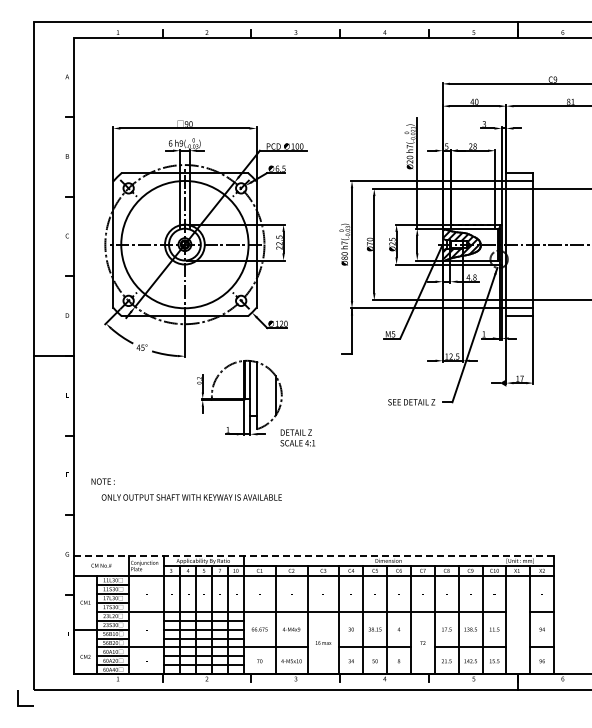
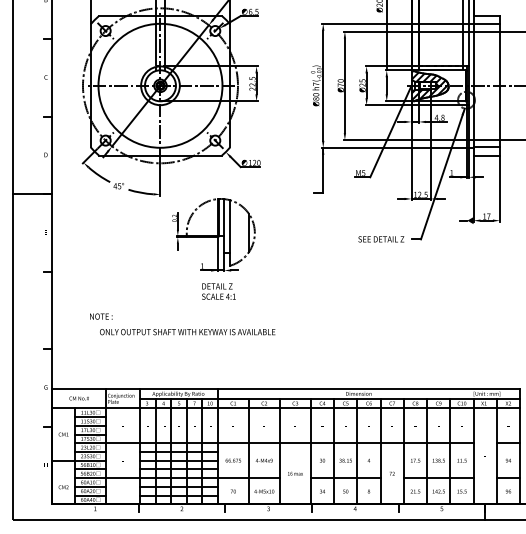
text: (297, 437) -> (218, 291), moved
text: (186, 489) -> (182, 324), moved
line: (313, 555) -> (285, 388), dashed -> solid

